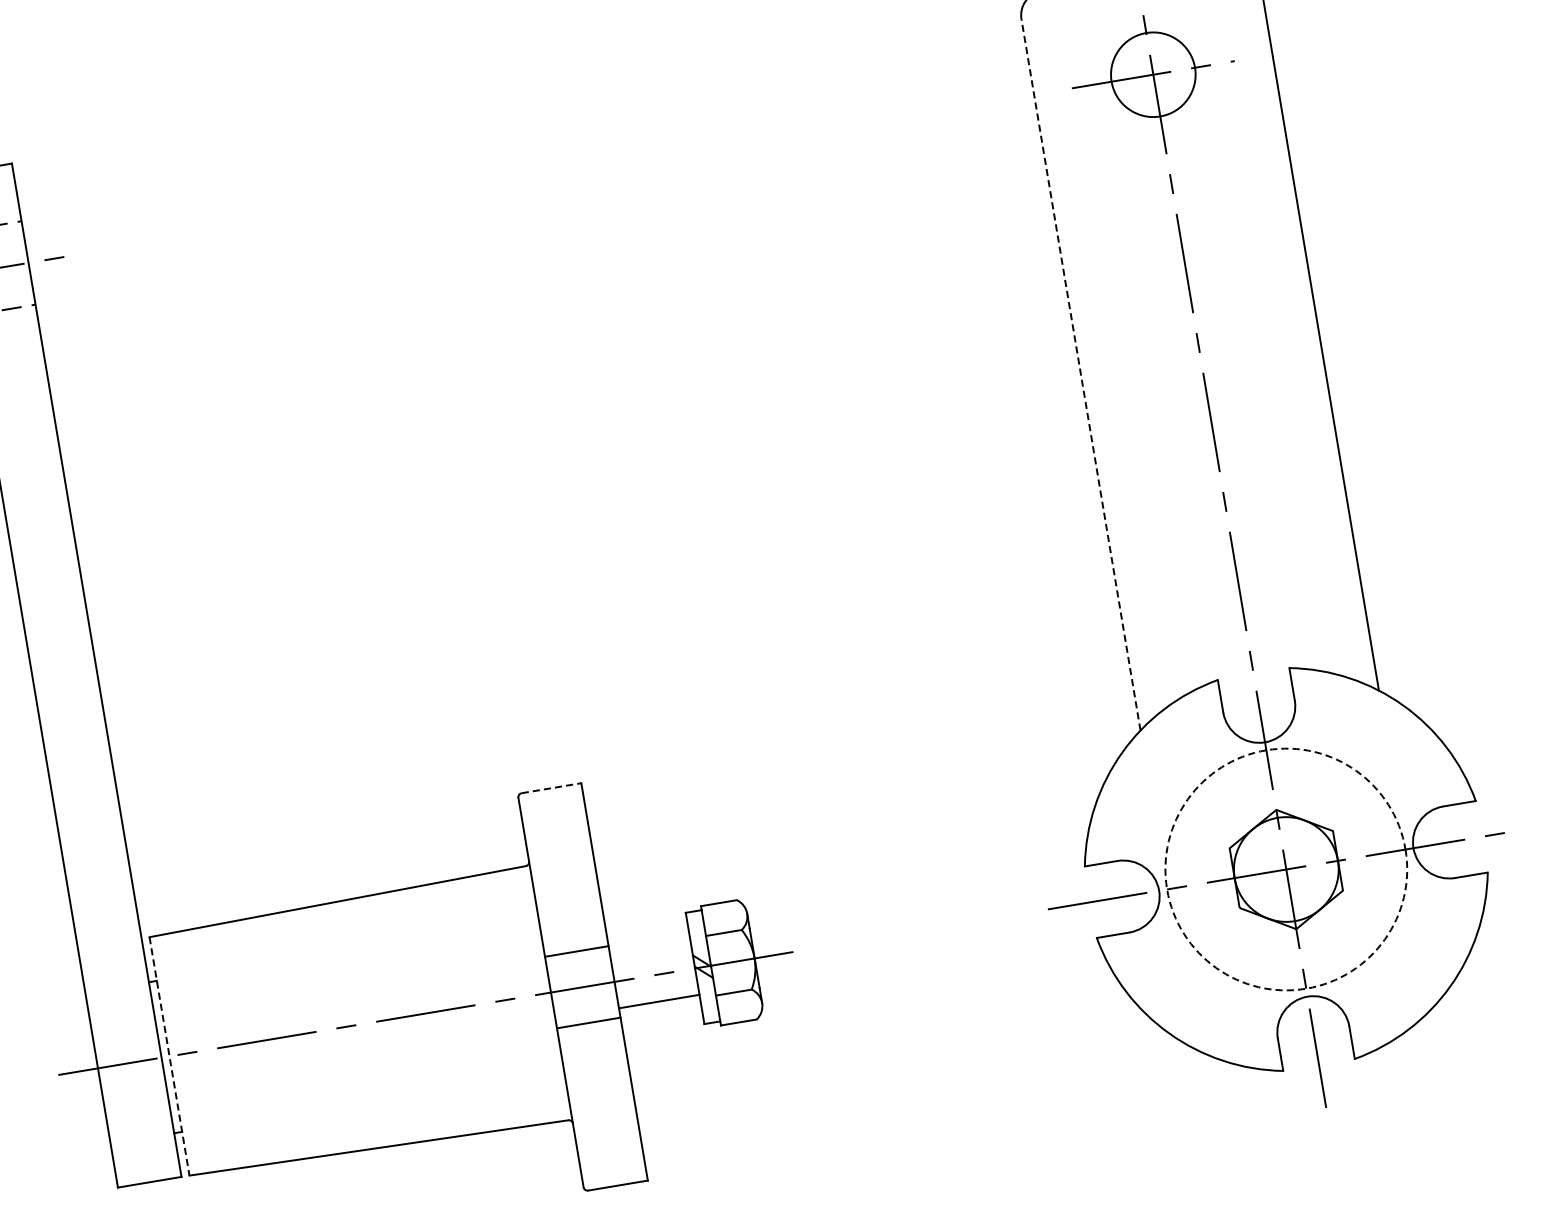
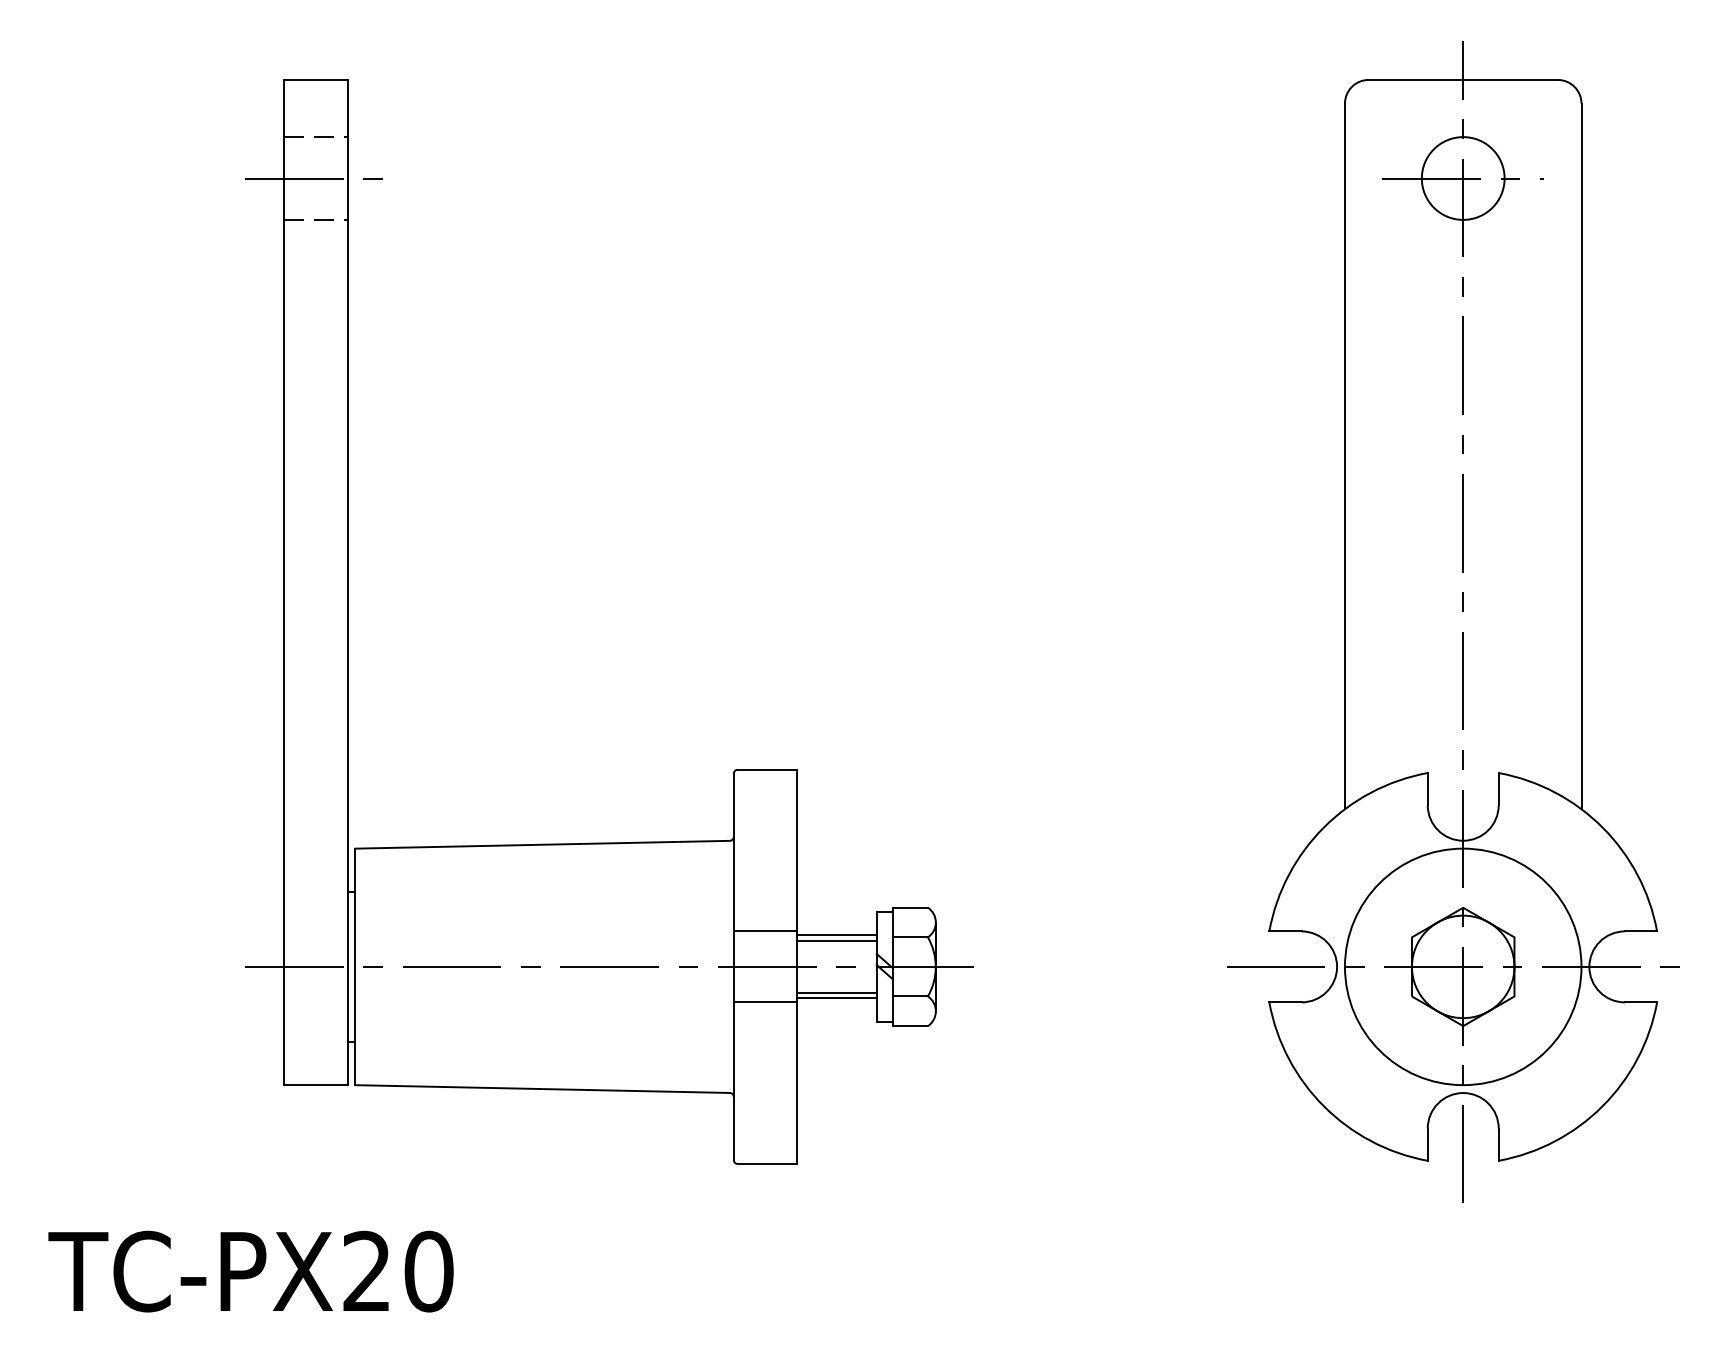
line: (1080, 375) -> (1344, 456), dashed -> solid
line: (551, 787) -> (767, 769), dashed -> solid
circle: (1285, 869) -> (1462, 966), dashed -> solid
line: (649, 943) -> (836, 935), added
line: (650, 948) -> (836, 940), added
line: (659, 1007) -> (836, 998), added
line: (169, 1056) -> (355, 967), dashed -> solid

